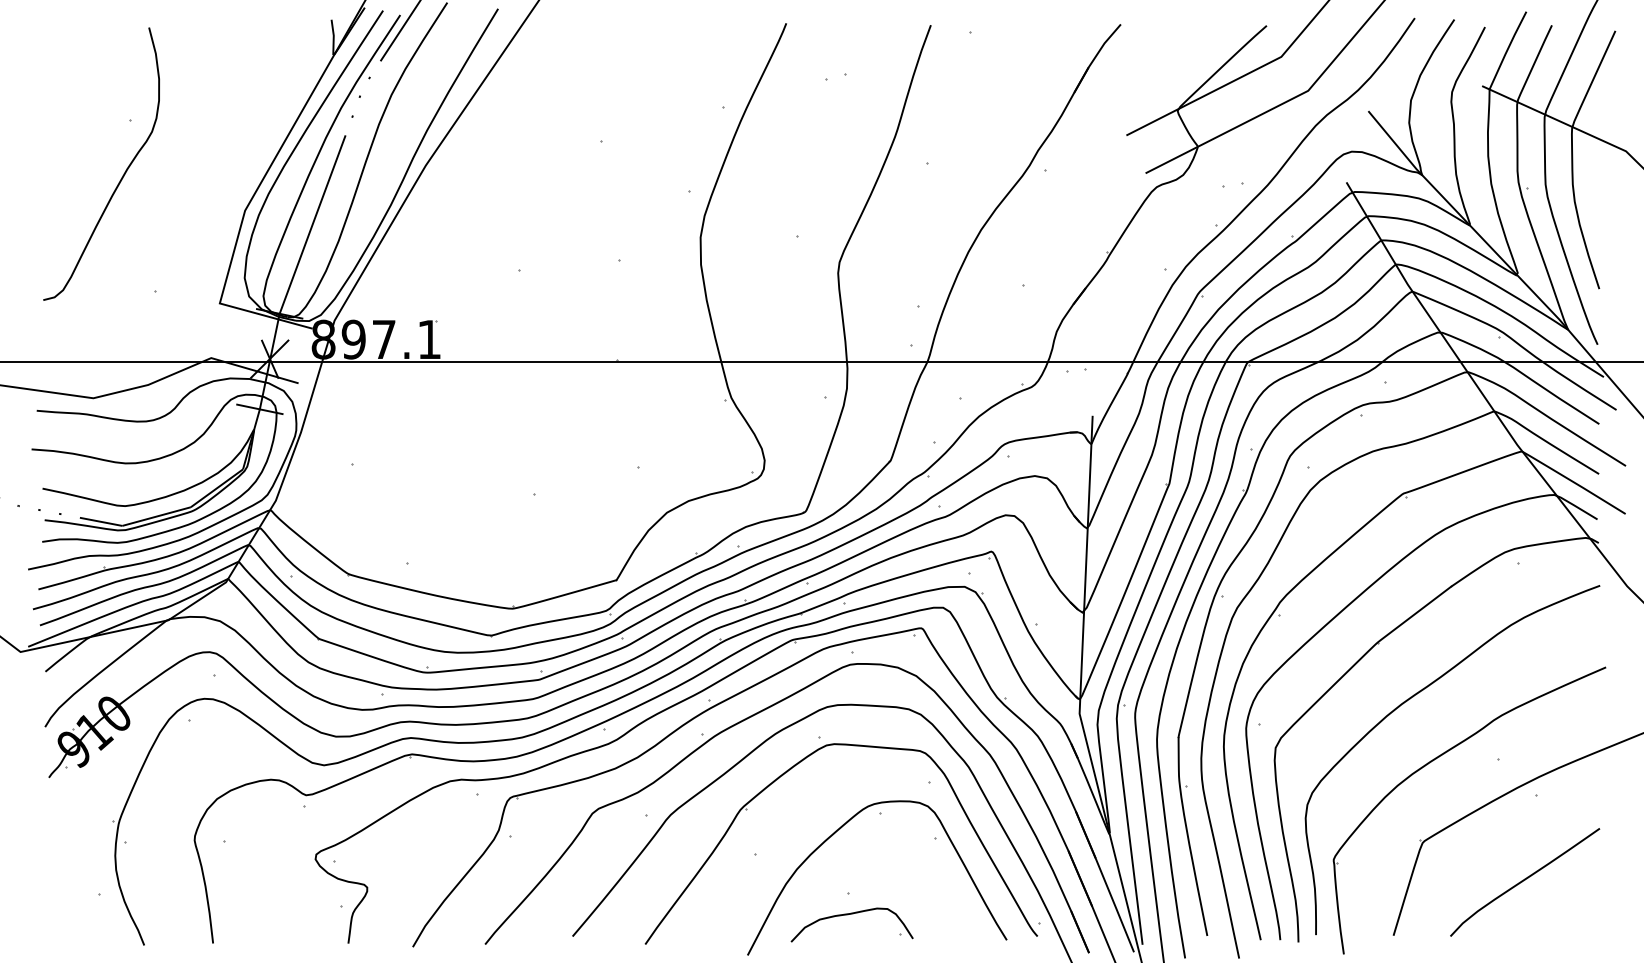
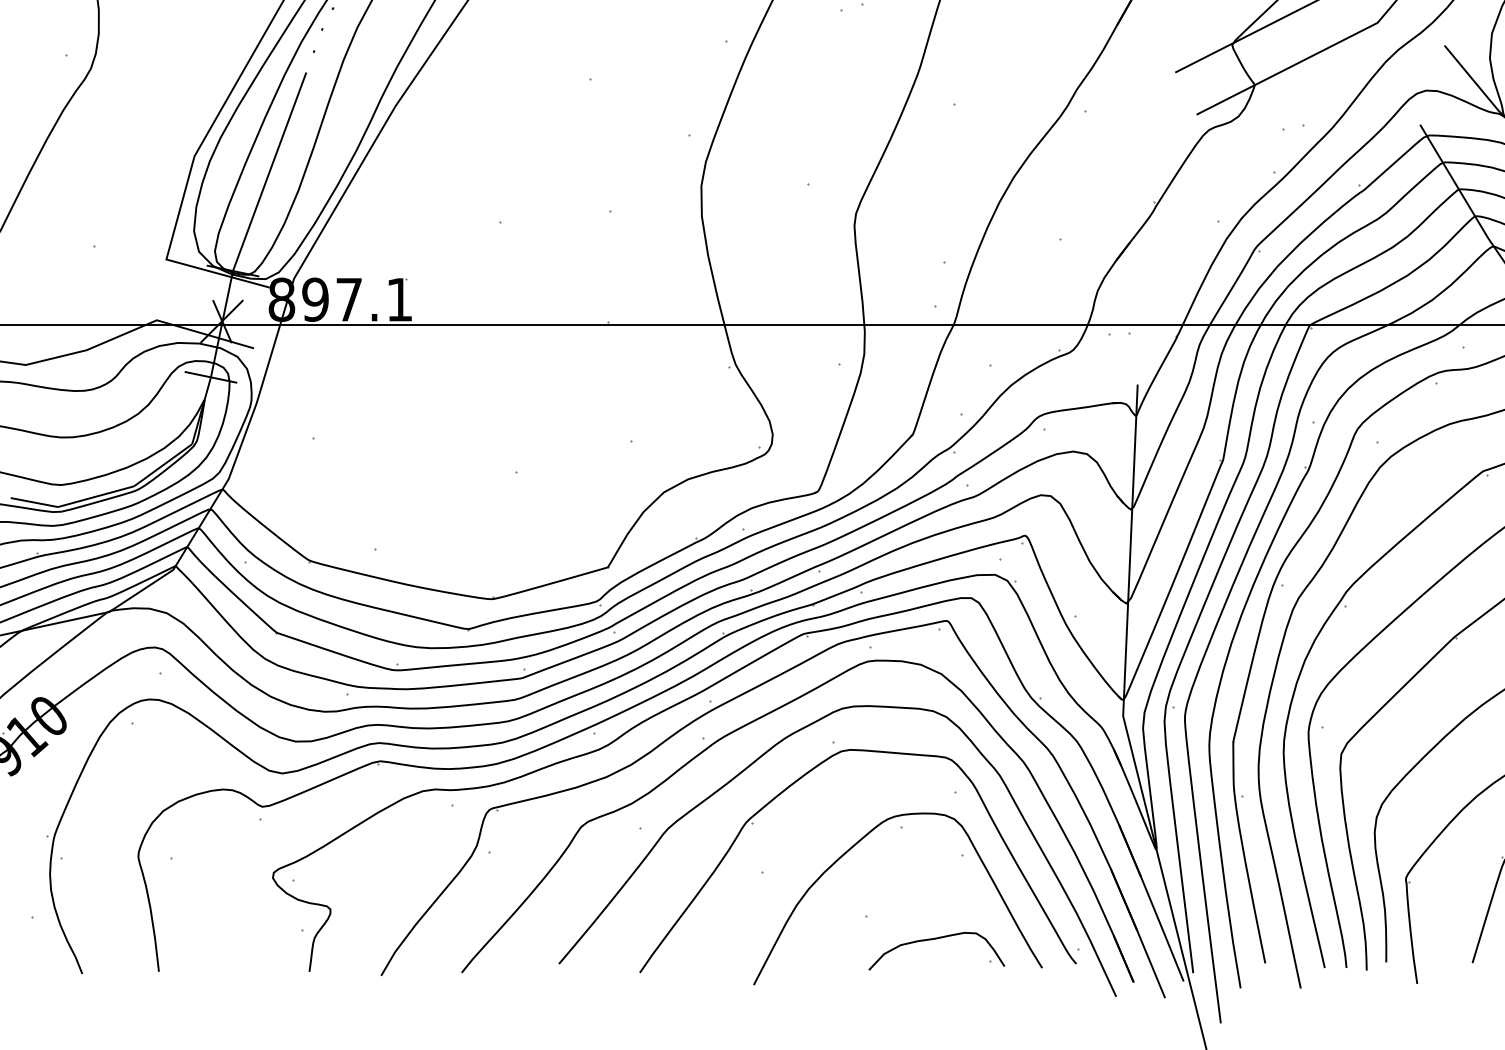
part: (847, 915) -> (931, 940), moved

